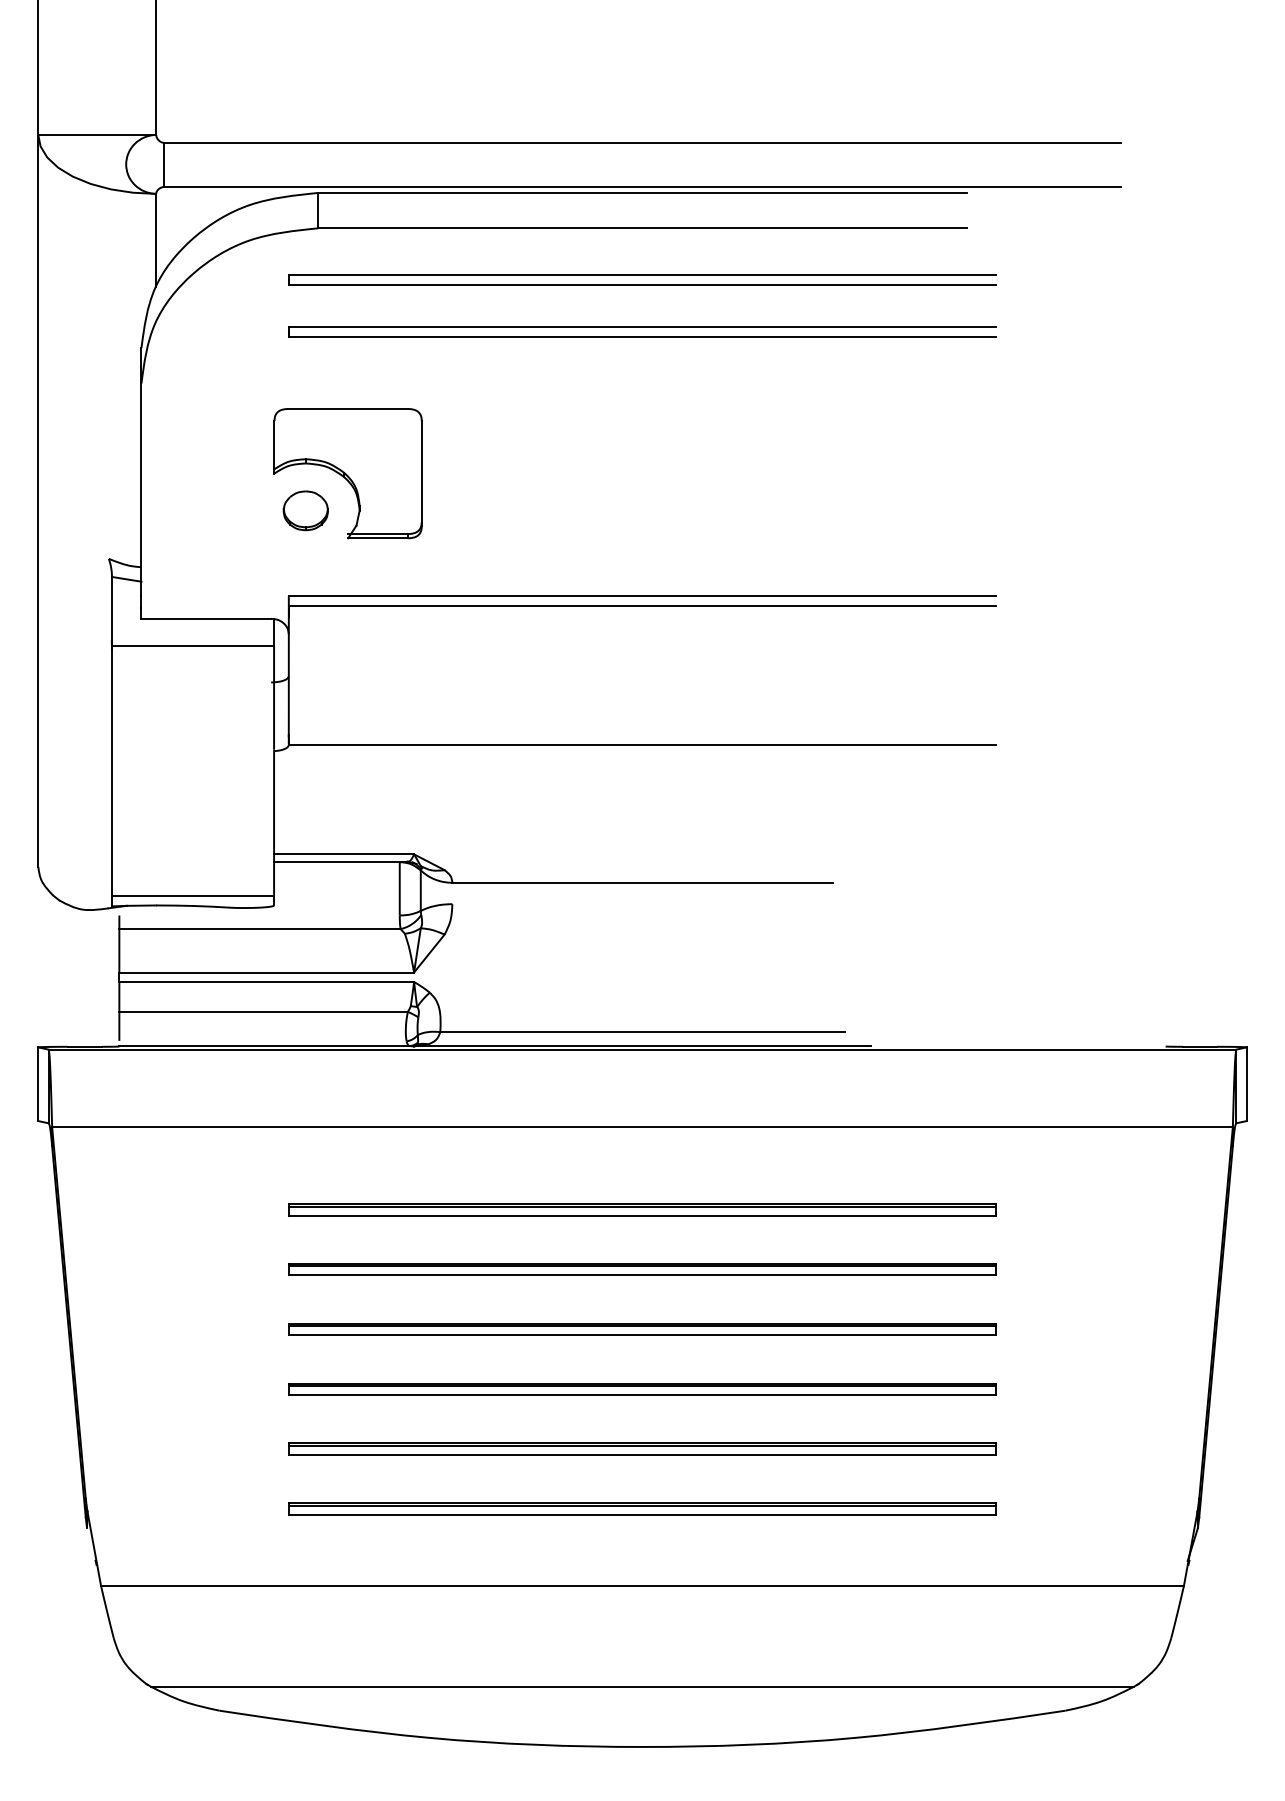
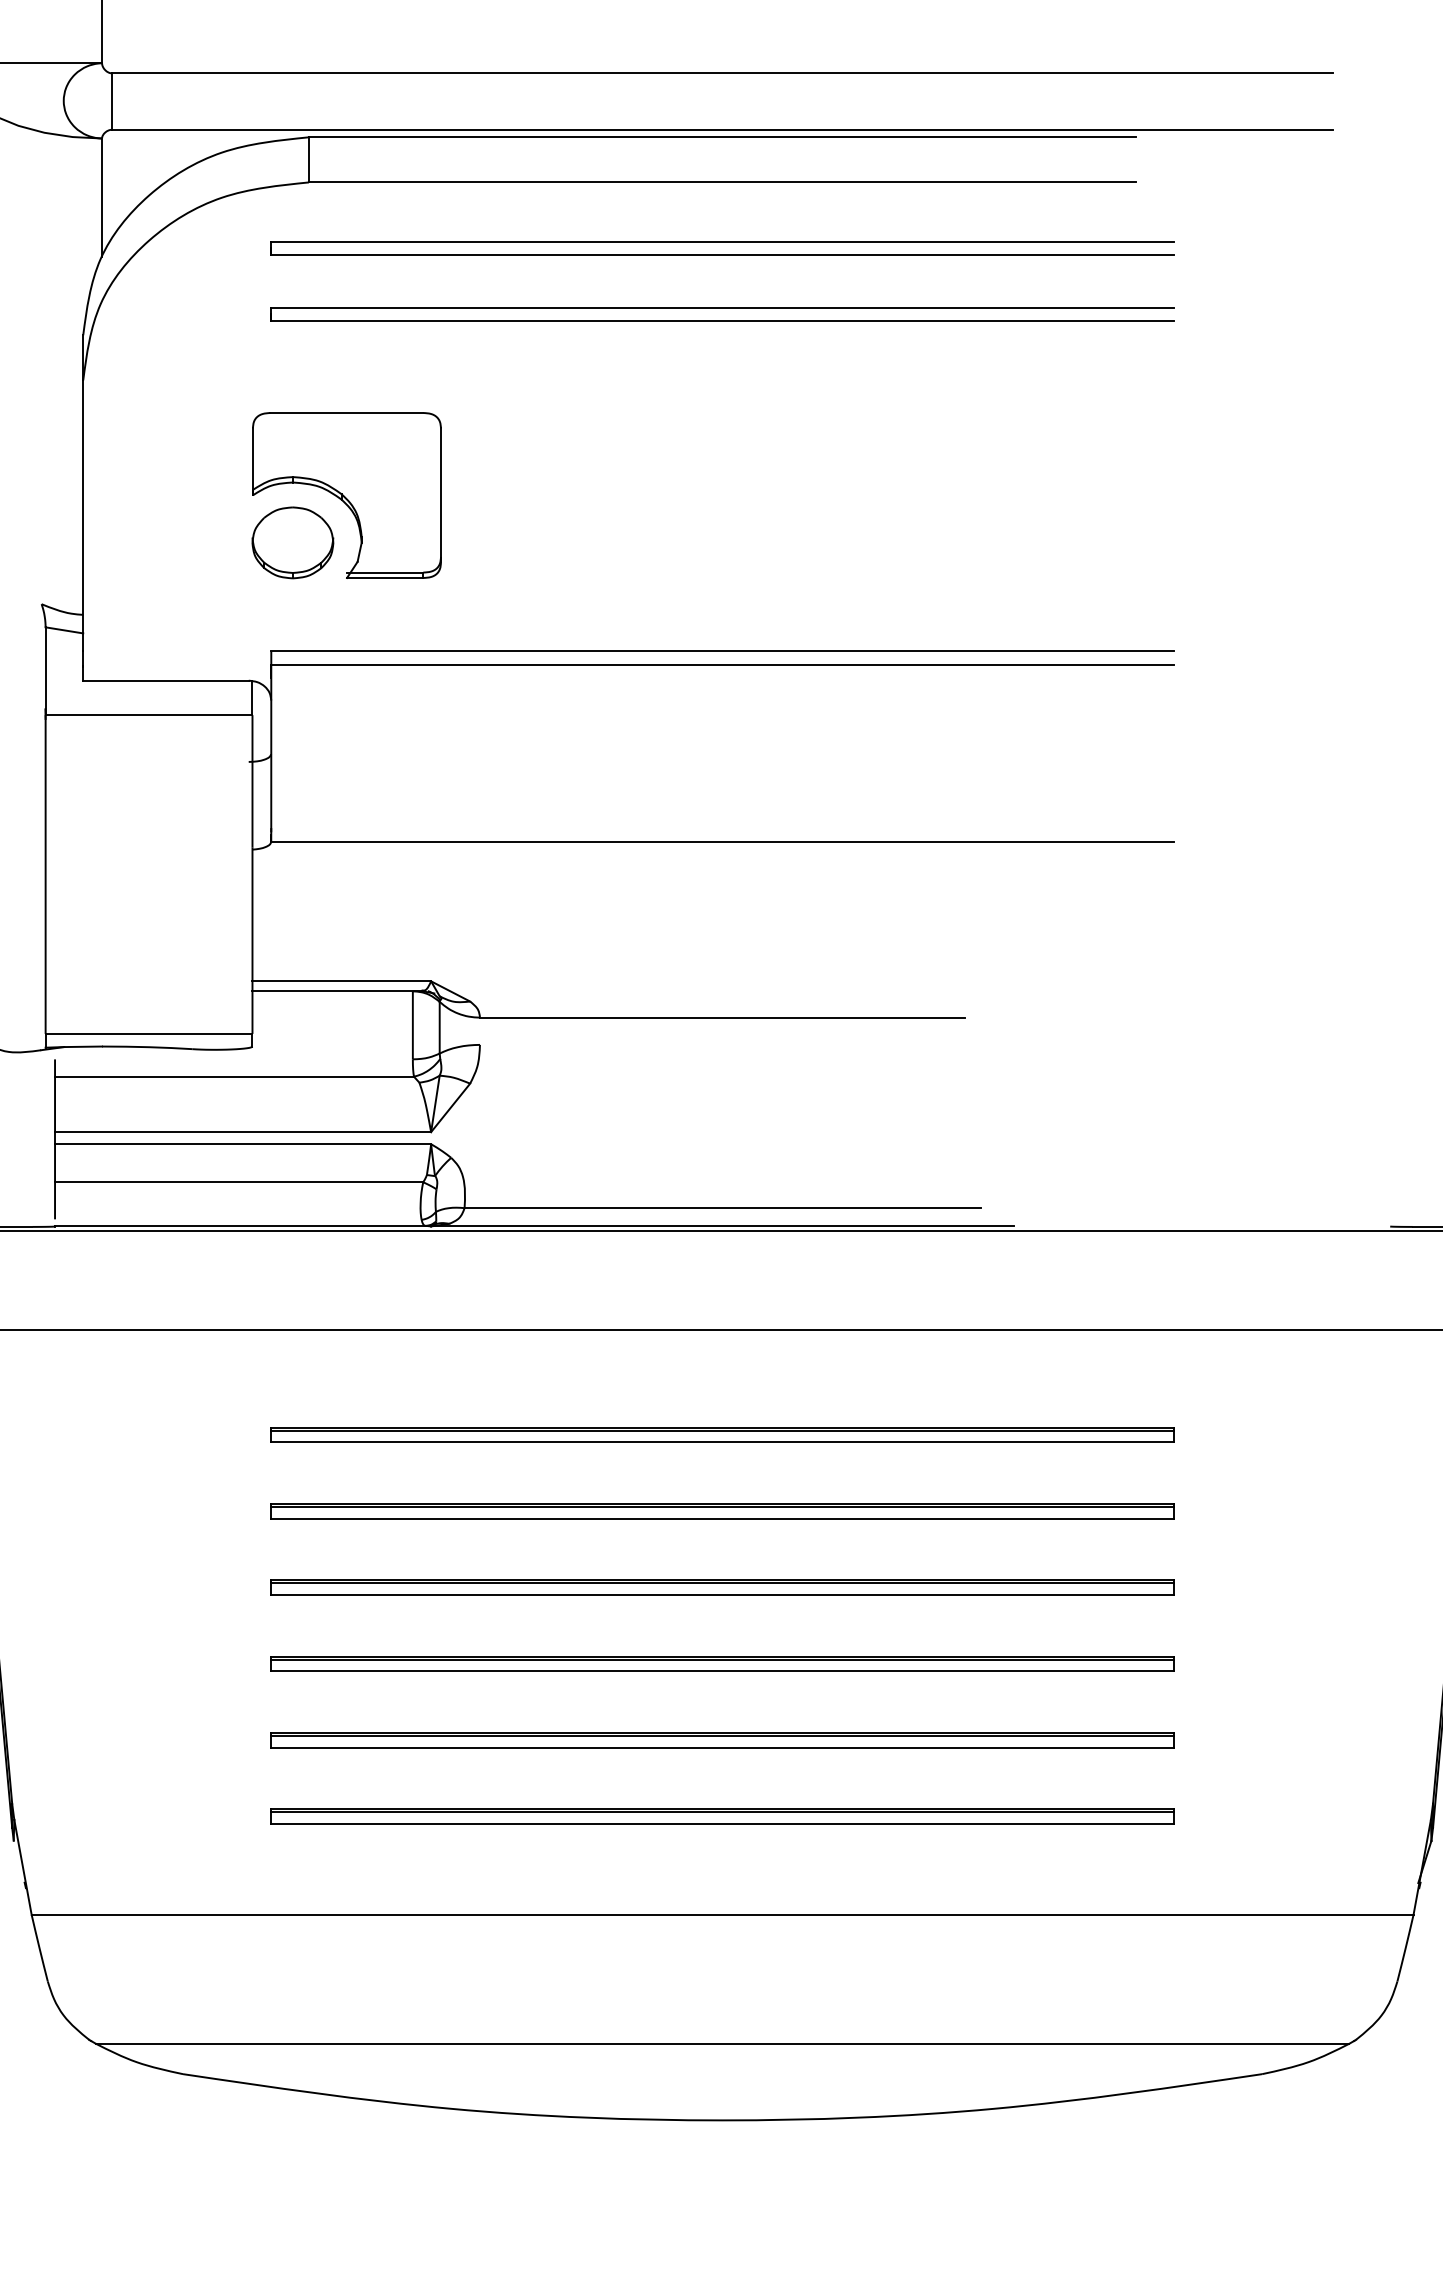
part: (305, 510) -> (292, 542), size x1.43

